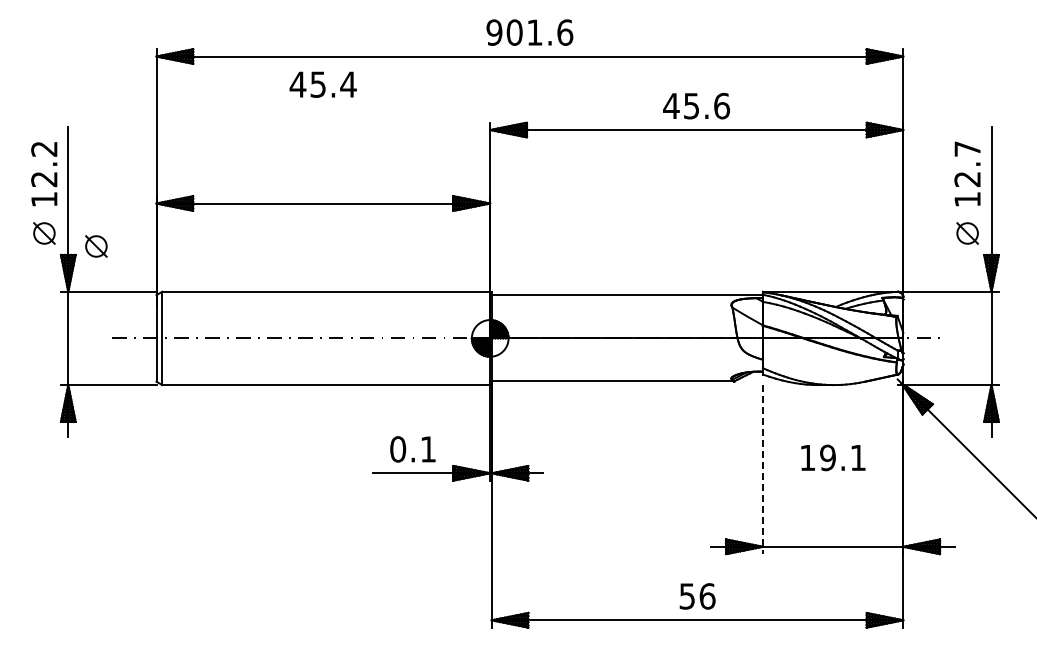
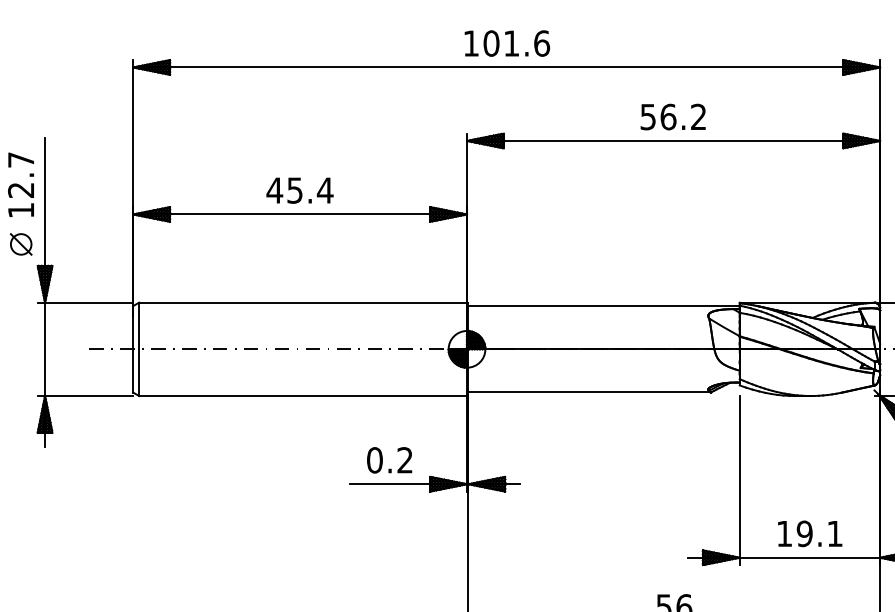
text: (494, 32) -> (471, 43), 901.6 -> 101.6
text: (322, 84) -> (299, 190), moved
text: (696, 105) -> (673, 116), 45.6 -> 56.2
text: (44, 148) -> (21, 159), 12.2 -> 12.7
part: (96, 246) -> (73, 257), removed
text: (427, 449) -> (404, 460), 0.1 -> 0.2
text: (833, 457) -> (810, 533), moved
line: (762, 469) -> (739, 480), dashed -> solid

